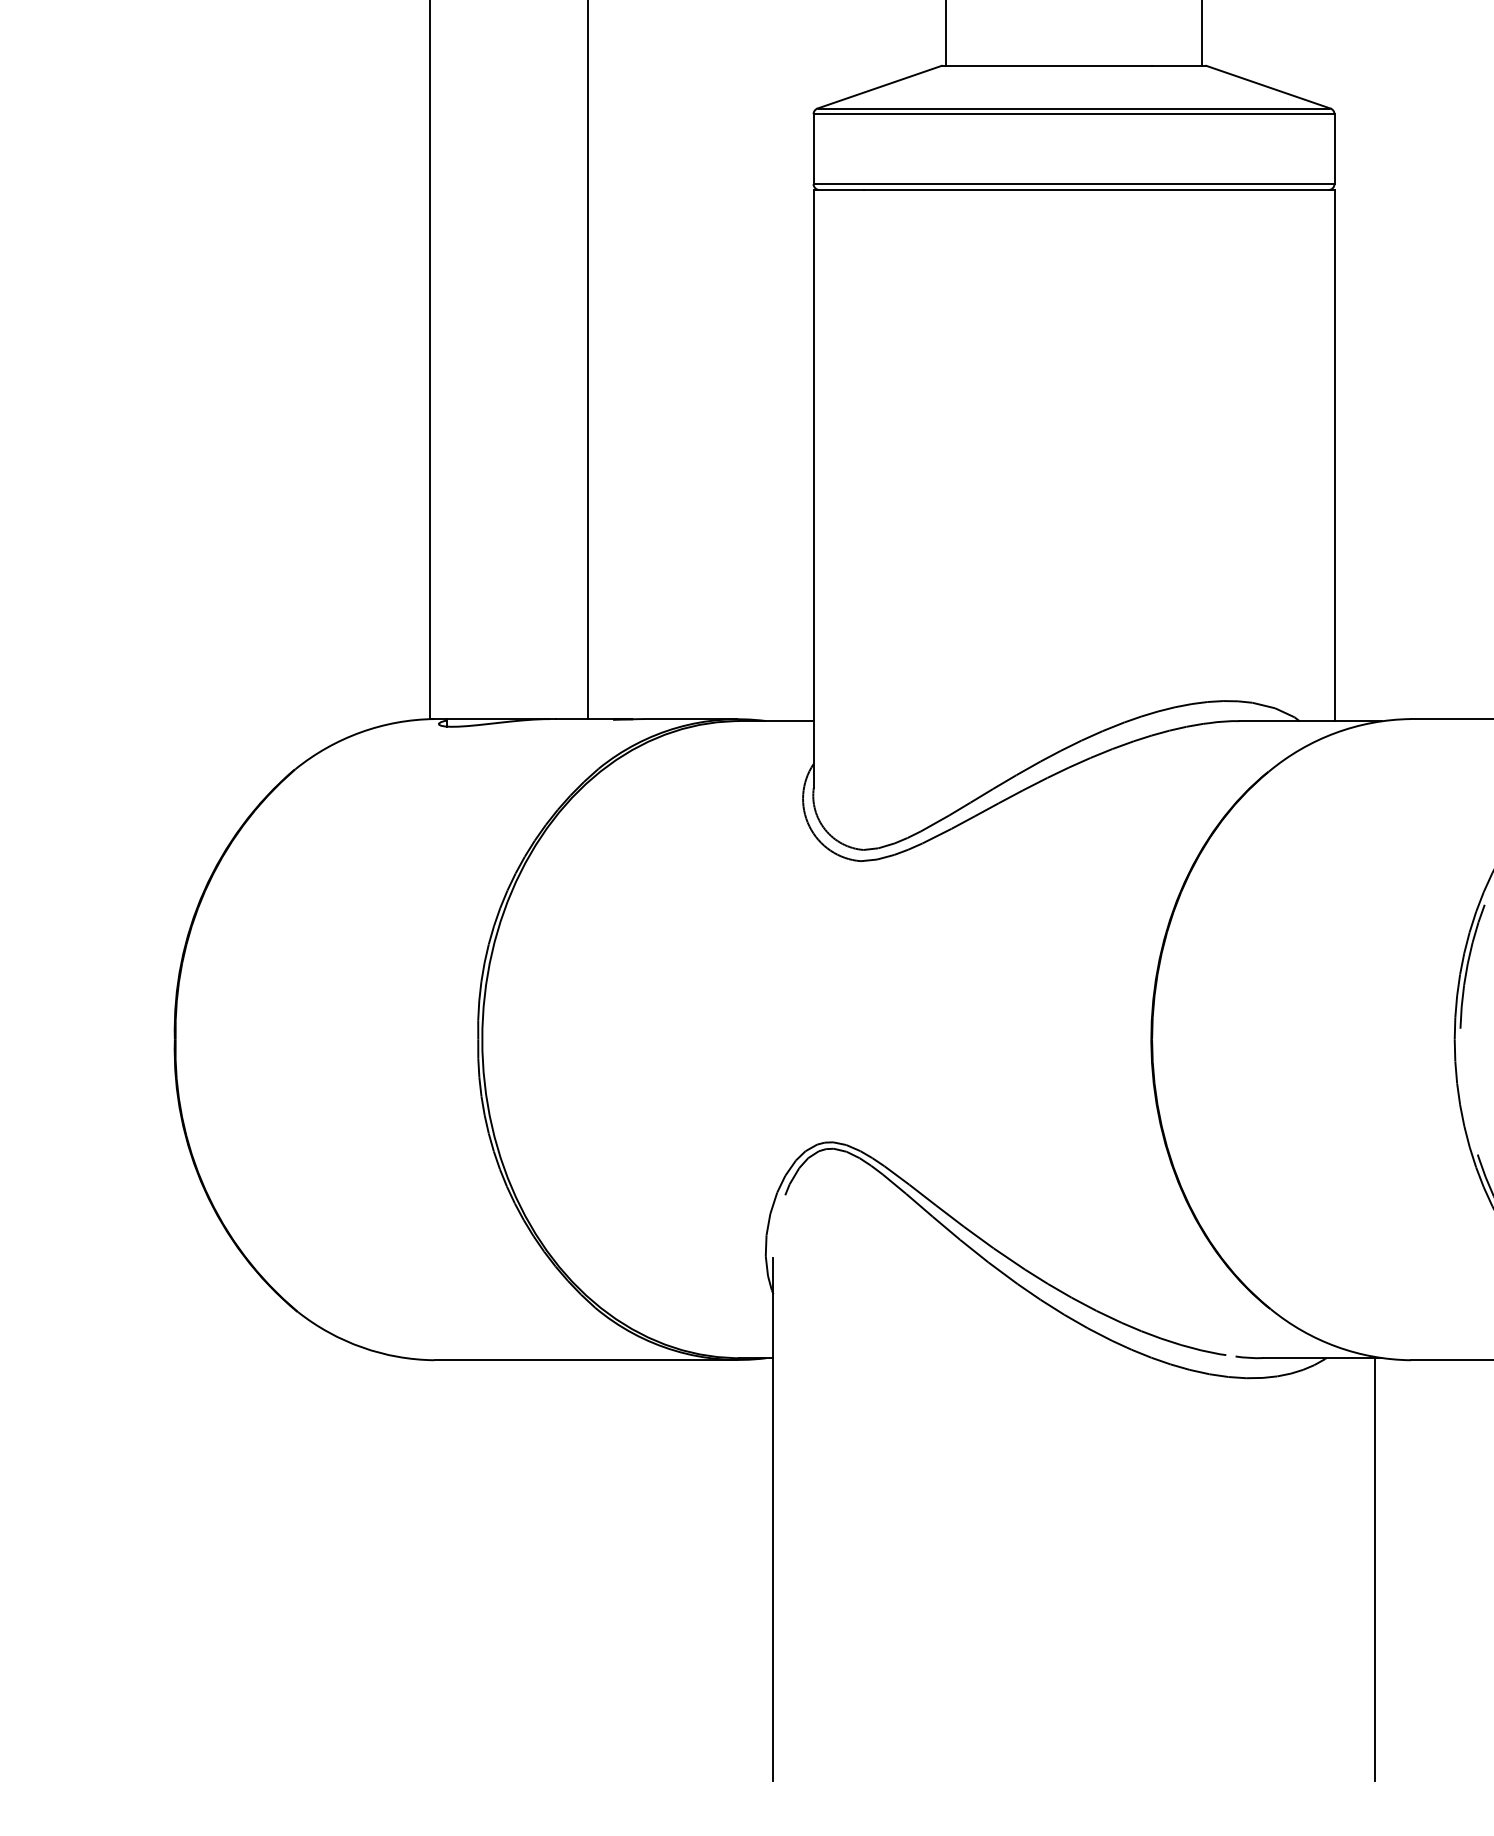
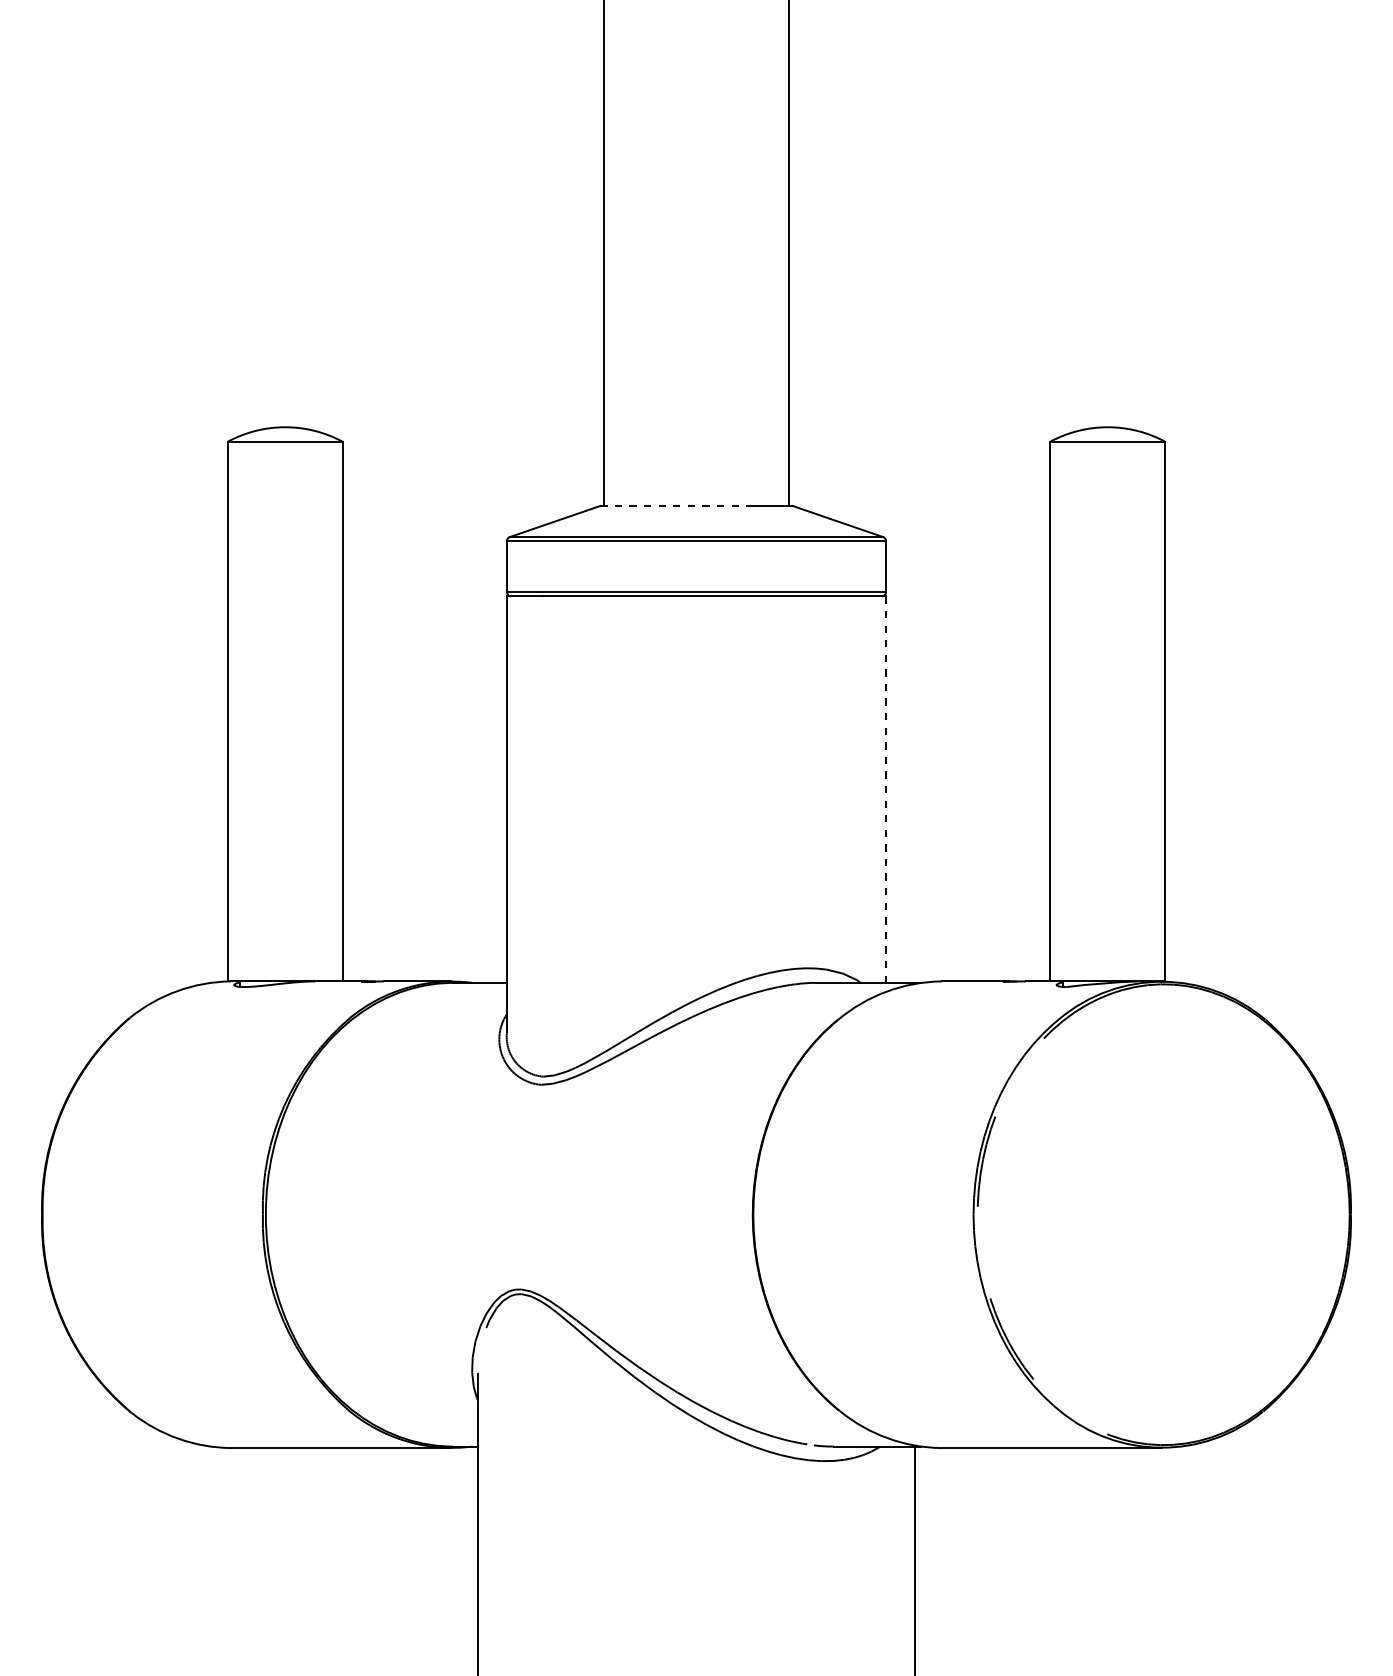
line: (1046, 66) -> (676, 506), solid -> dashed
line: (1335, 455) -> (886, 789), solid -> dashed

